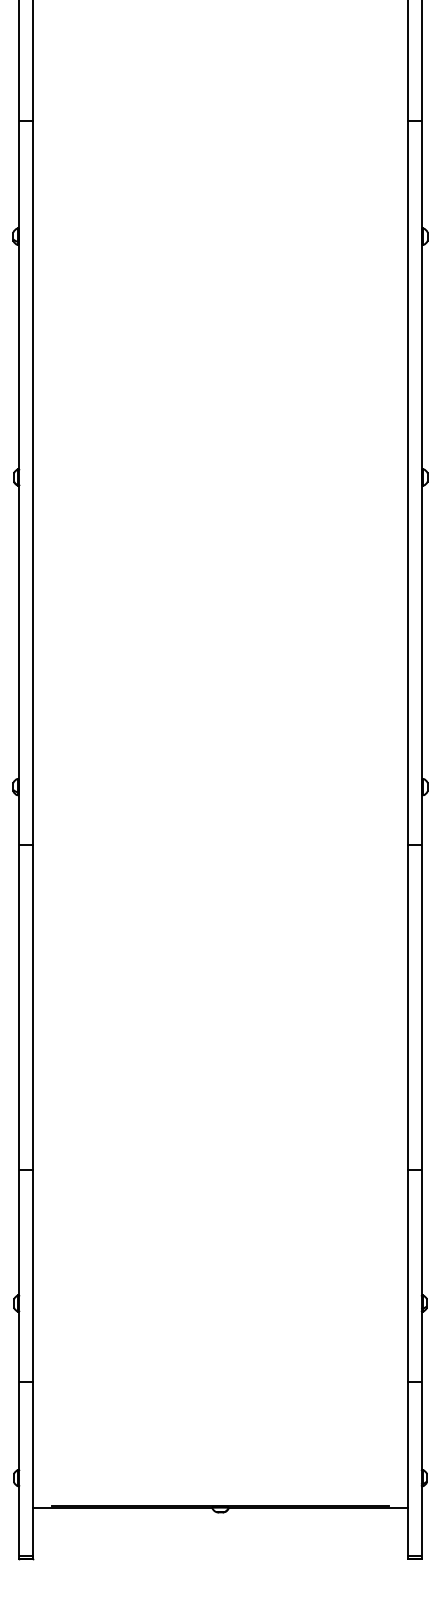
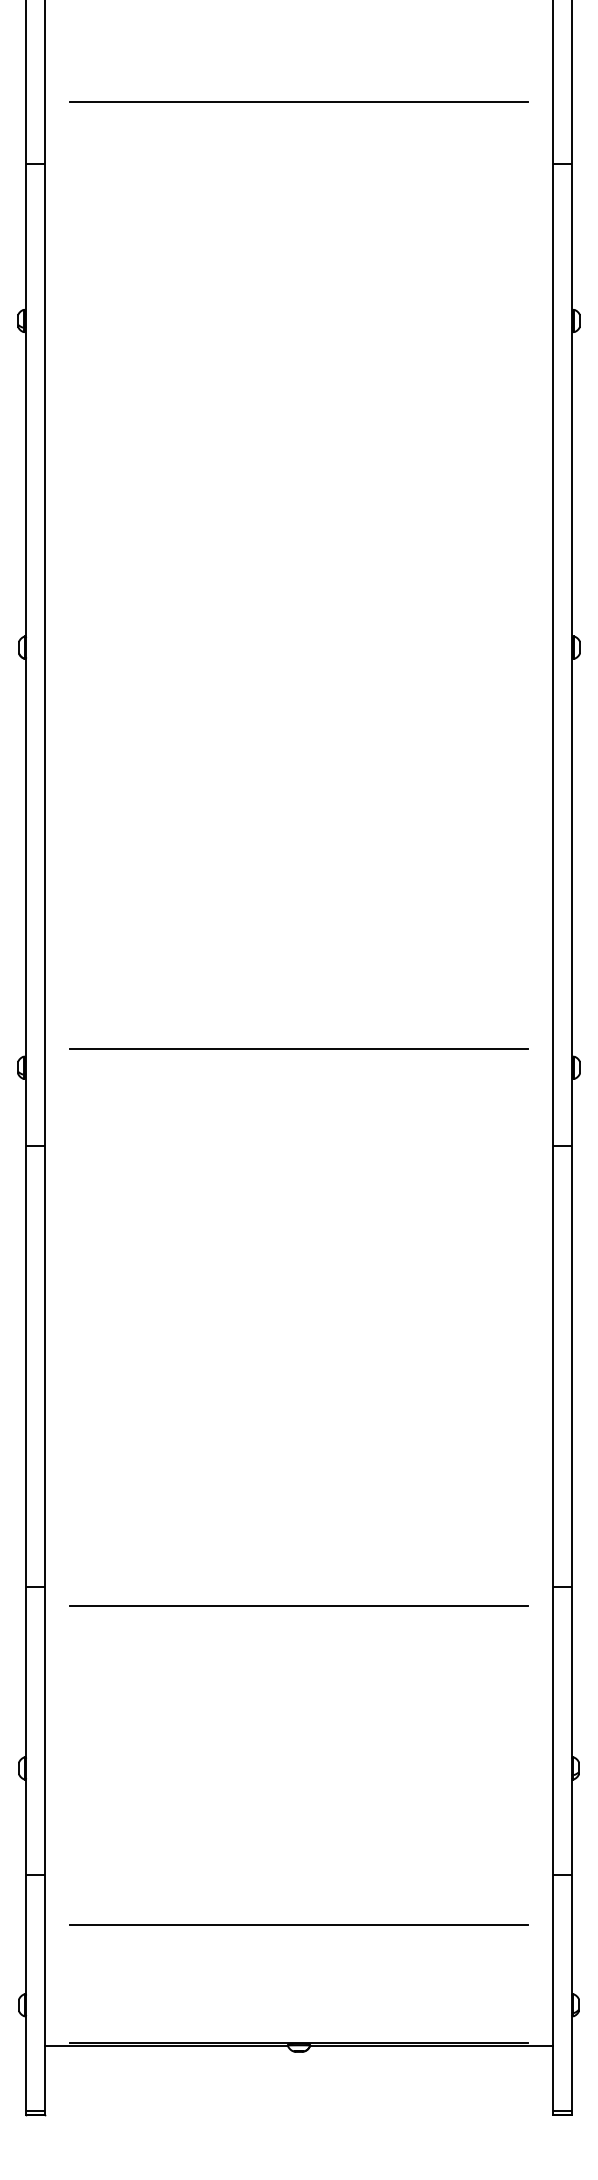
line: (220, 75) -> (299, 102), added
line: (220, 773) -> (299, 1049), added
line: (220, 1183) -> (299, 1605), added
line: (220, 1418) -> (299, 1924), added

